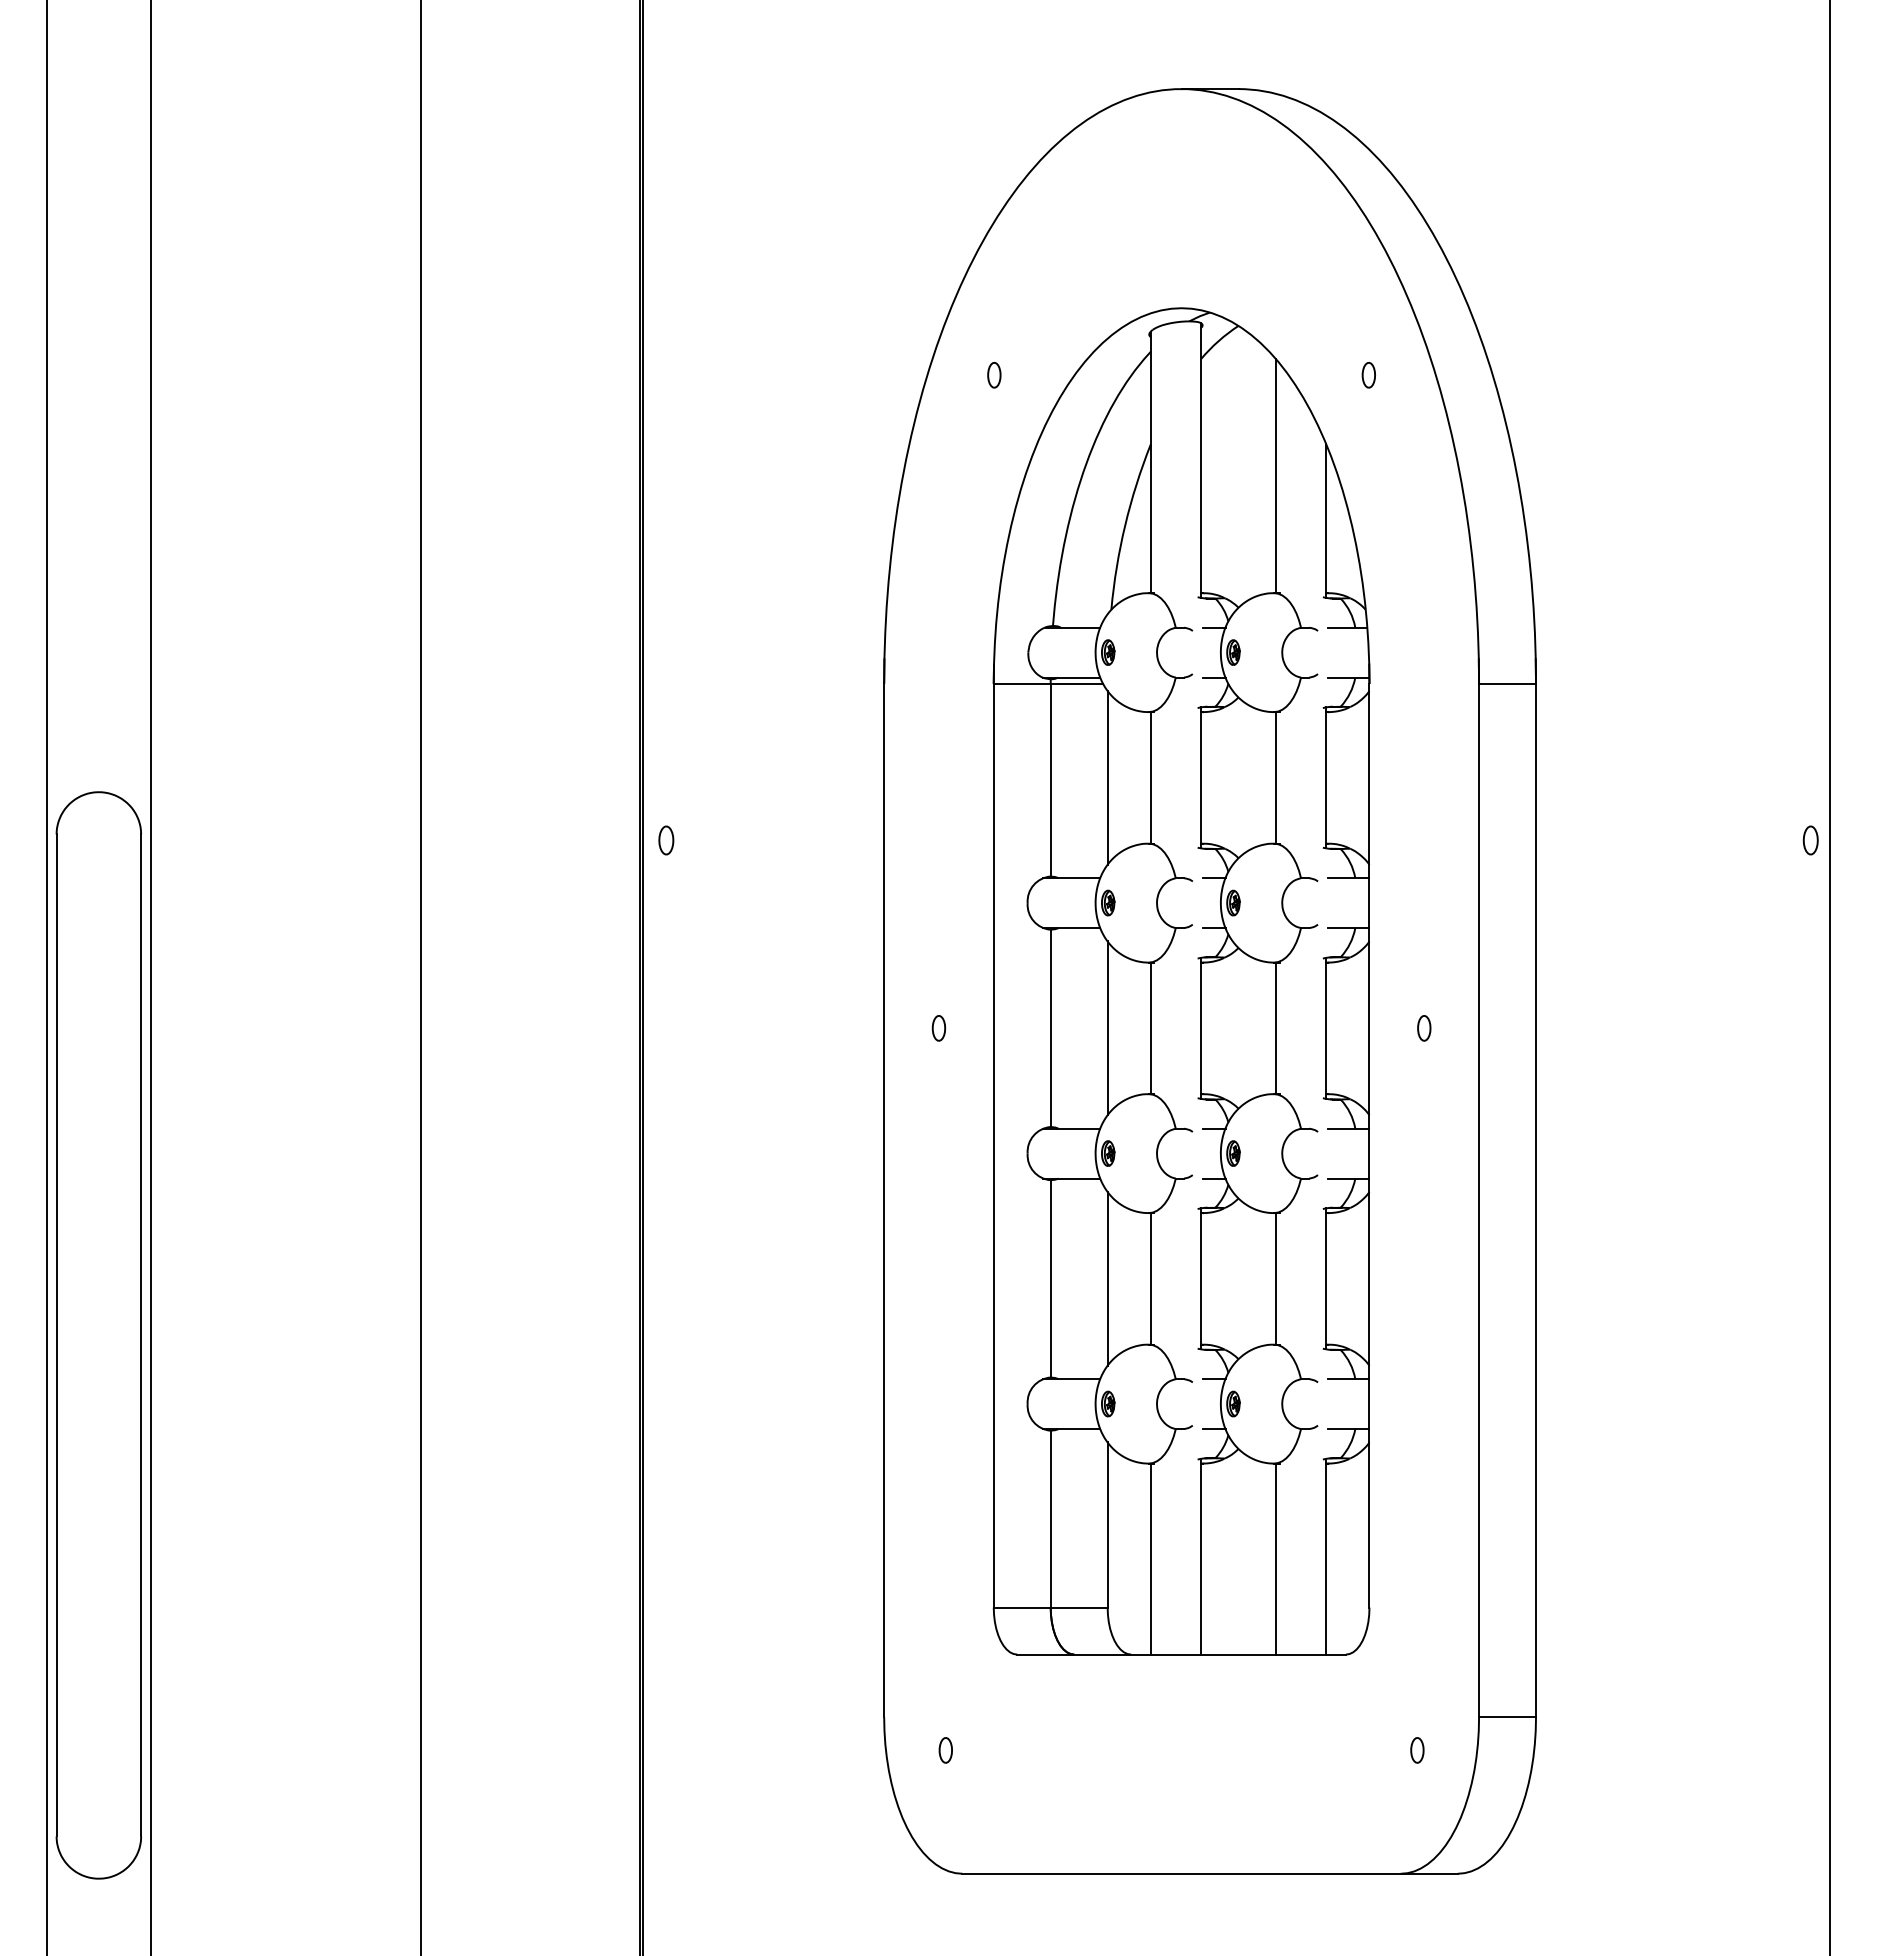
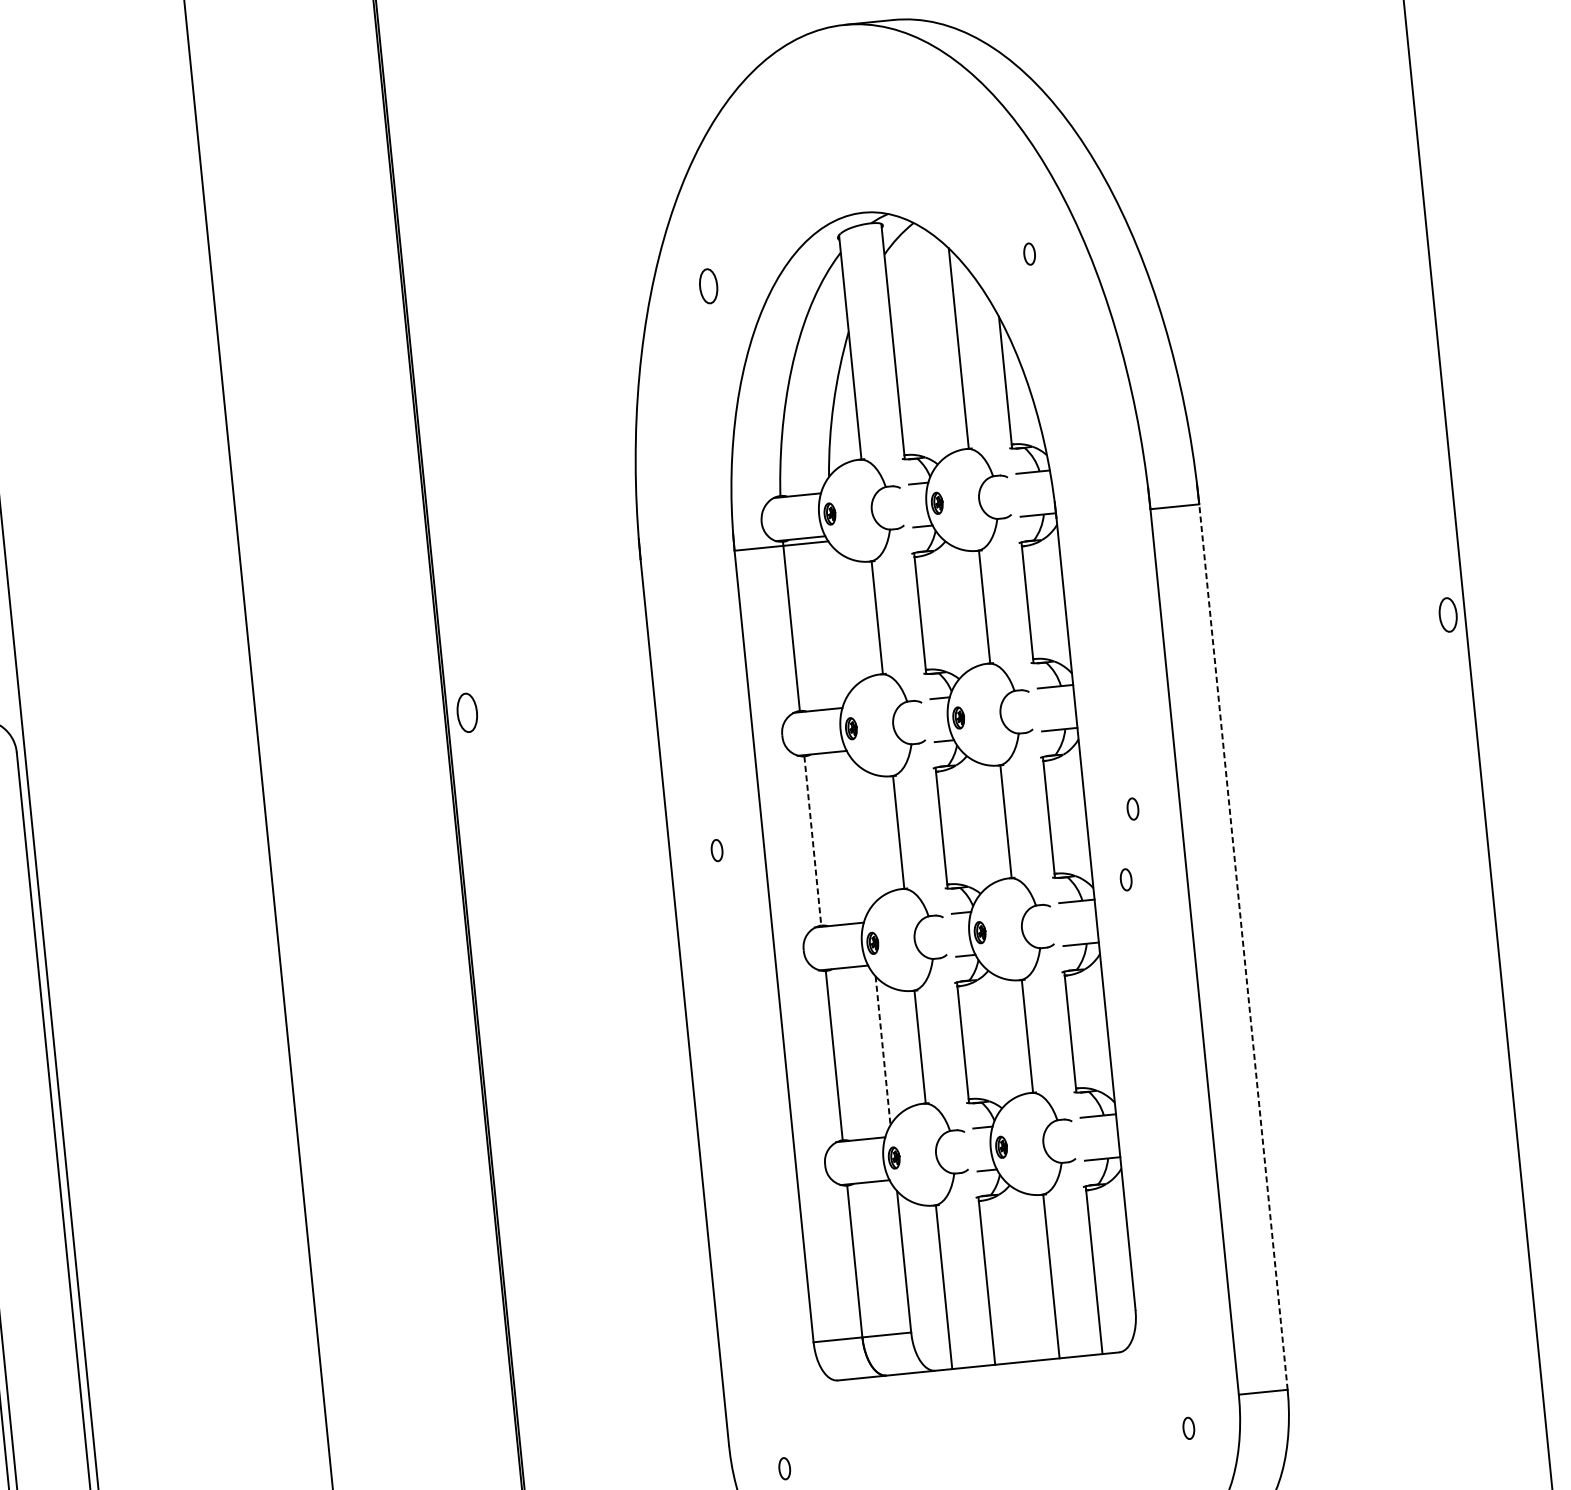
part: (994, 374) -> (708, 285), size x1.6
line: (1107, 777) -> (840, 621), removed
part: (666, 840) -> (467, 712), size x1.6
part: (1810, 840) -> (1447, 615), size x1.4
line: (1050, 1028) -> (812, 841), solid -> dashed
line: (1107, 1028) -> (861, 836), removed
part: (1408, 1109) -> (1126, 879), added
line: (1536, 1200) -> (1243, 946), solid -> dashed
line: (1107, 1278) -> (882, 1050), solid -> dashed

